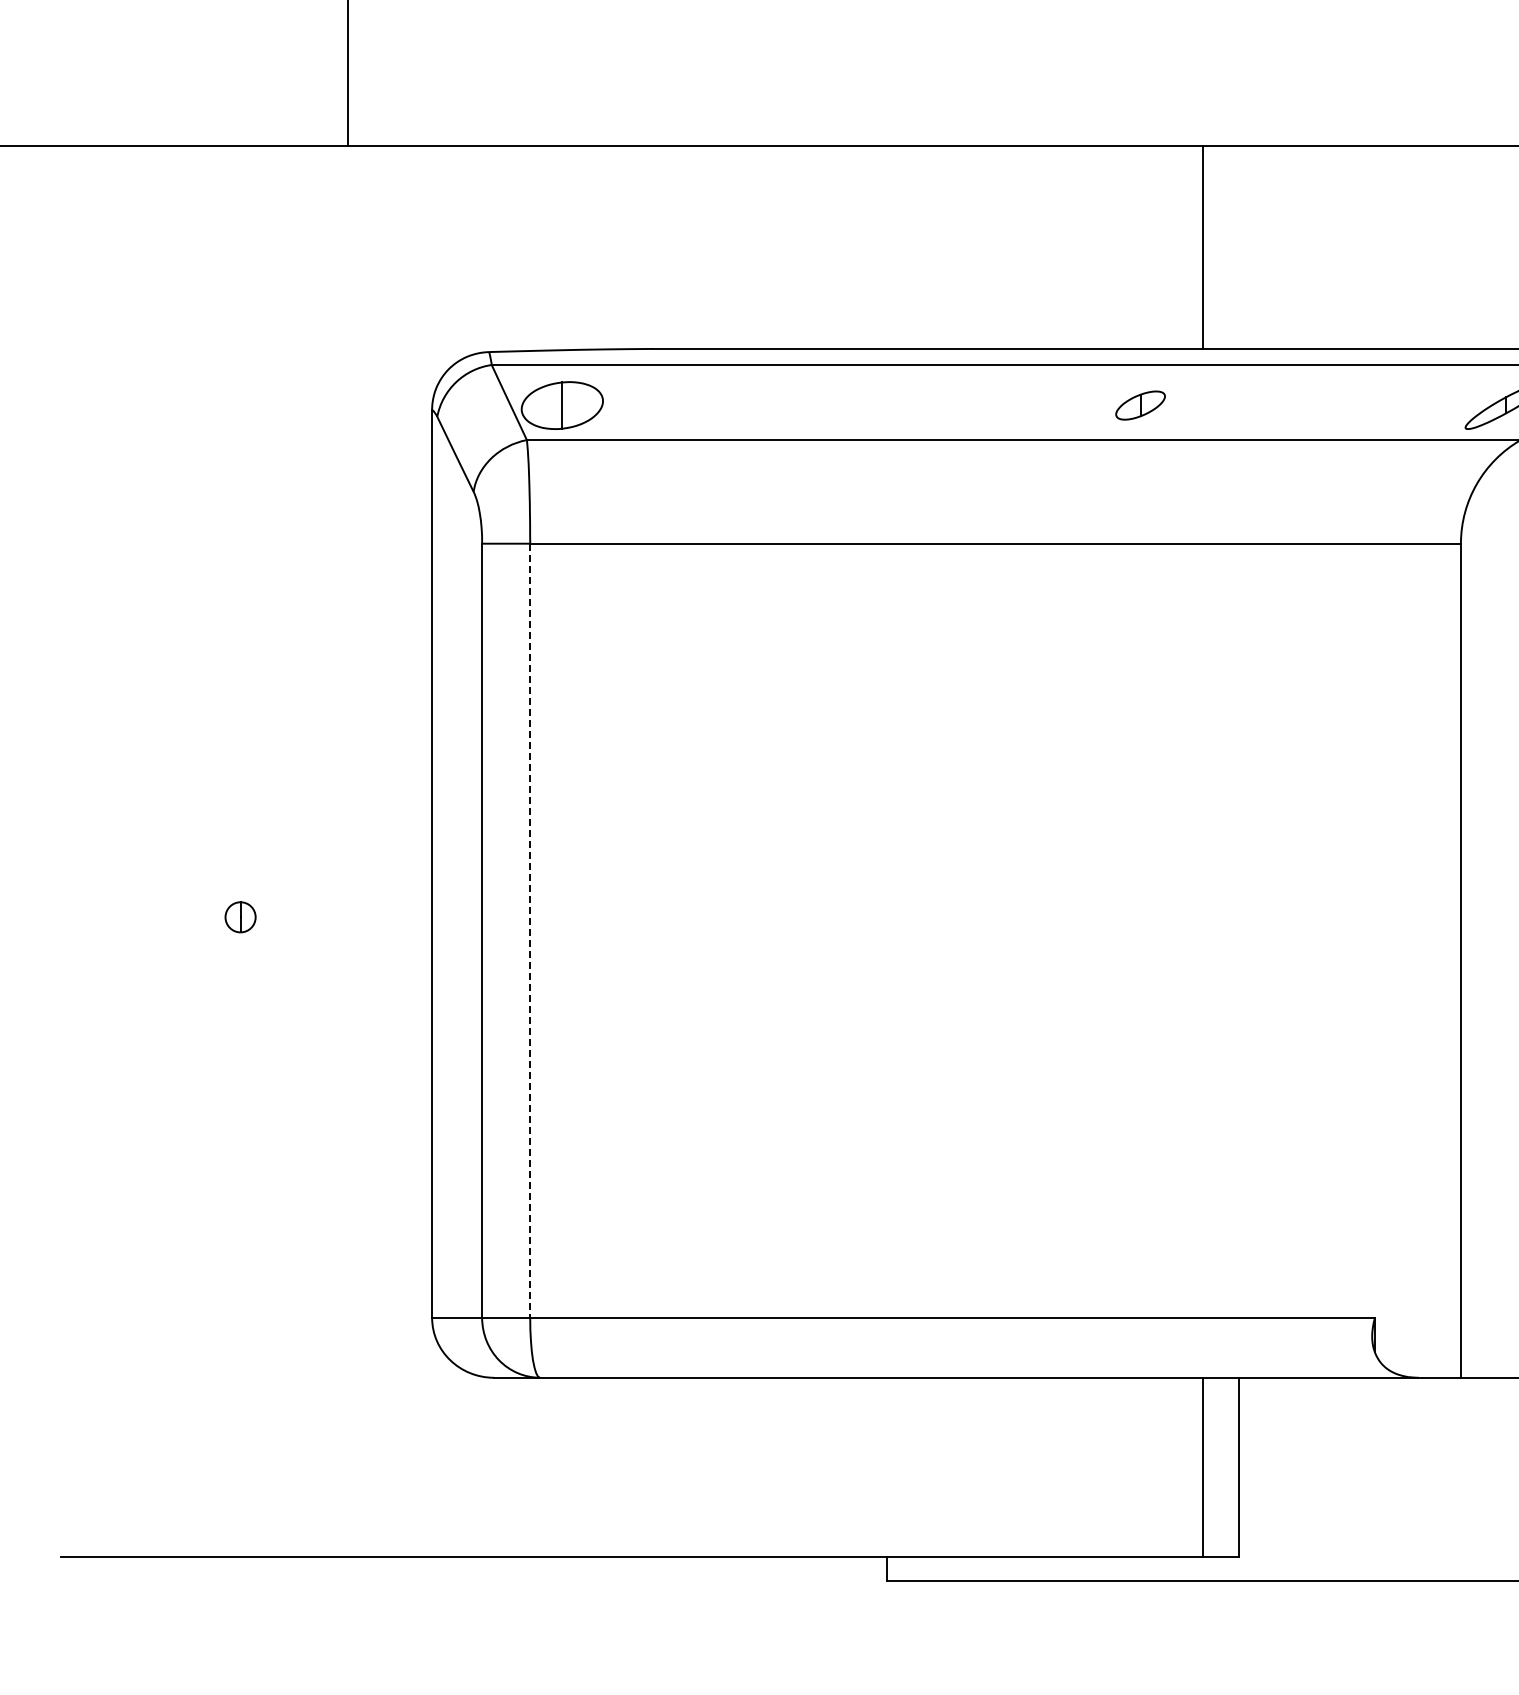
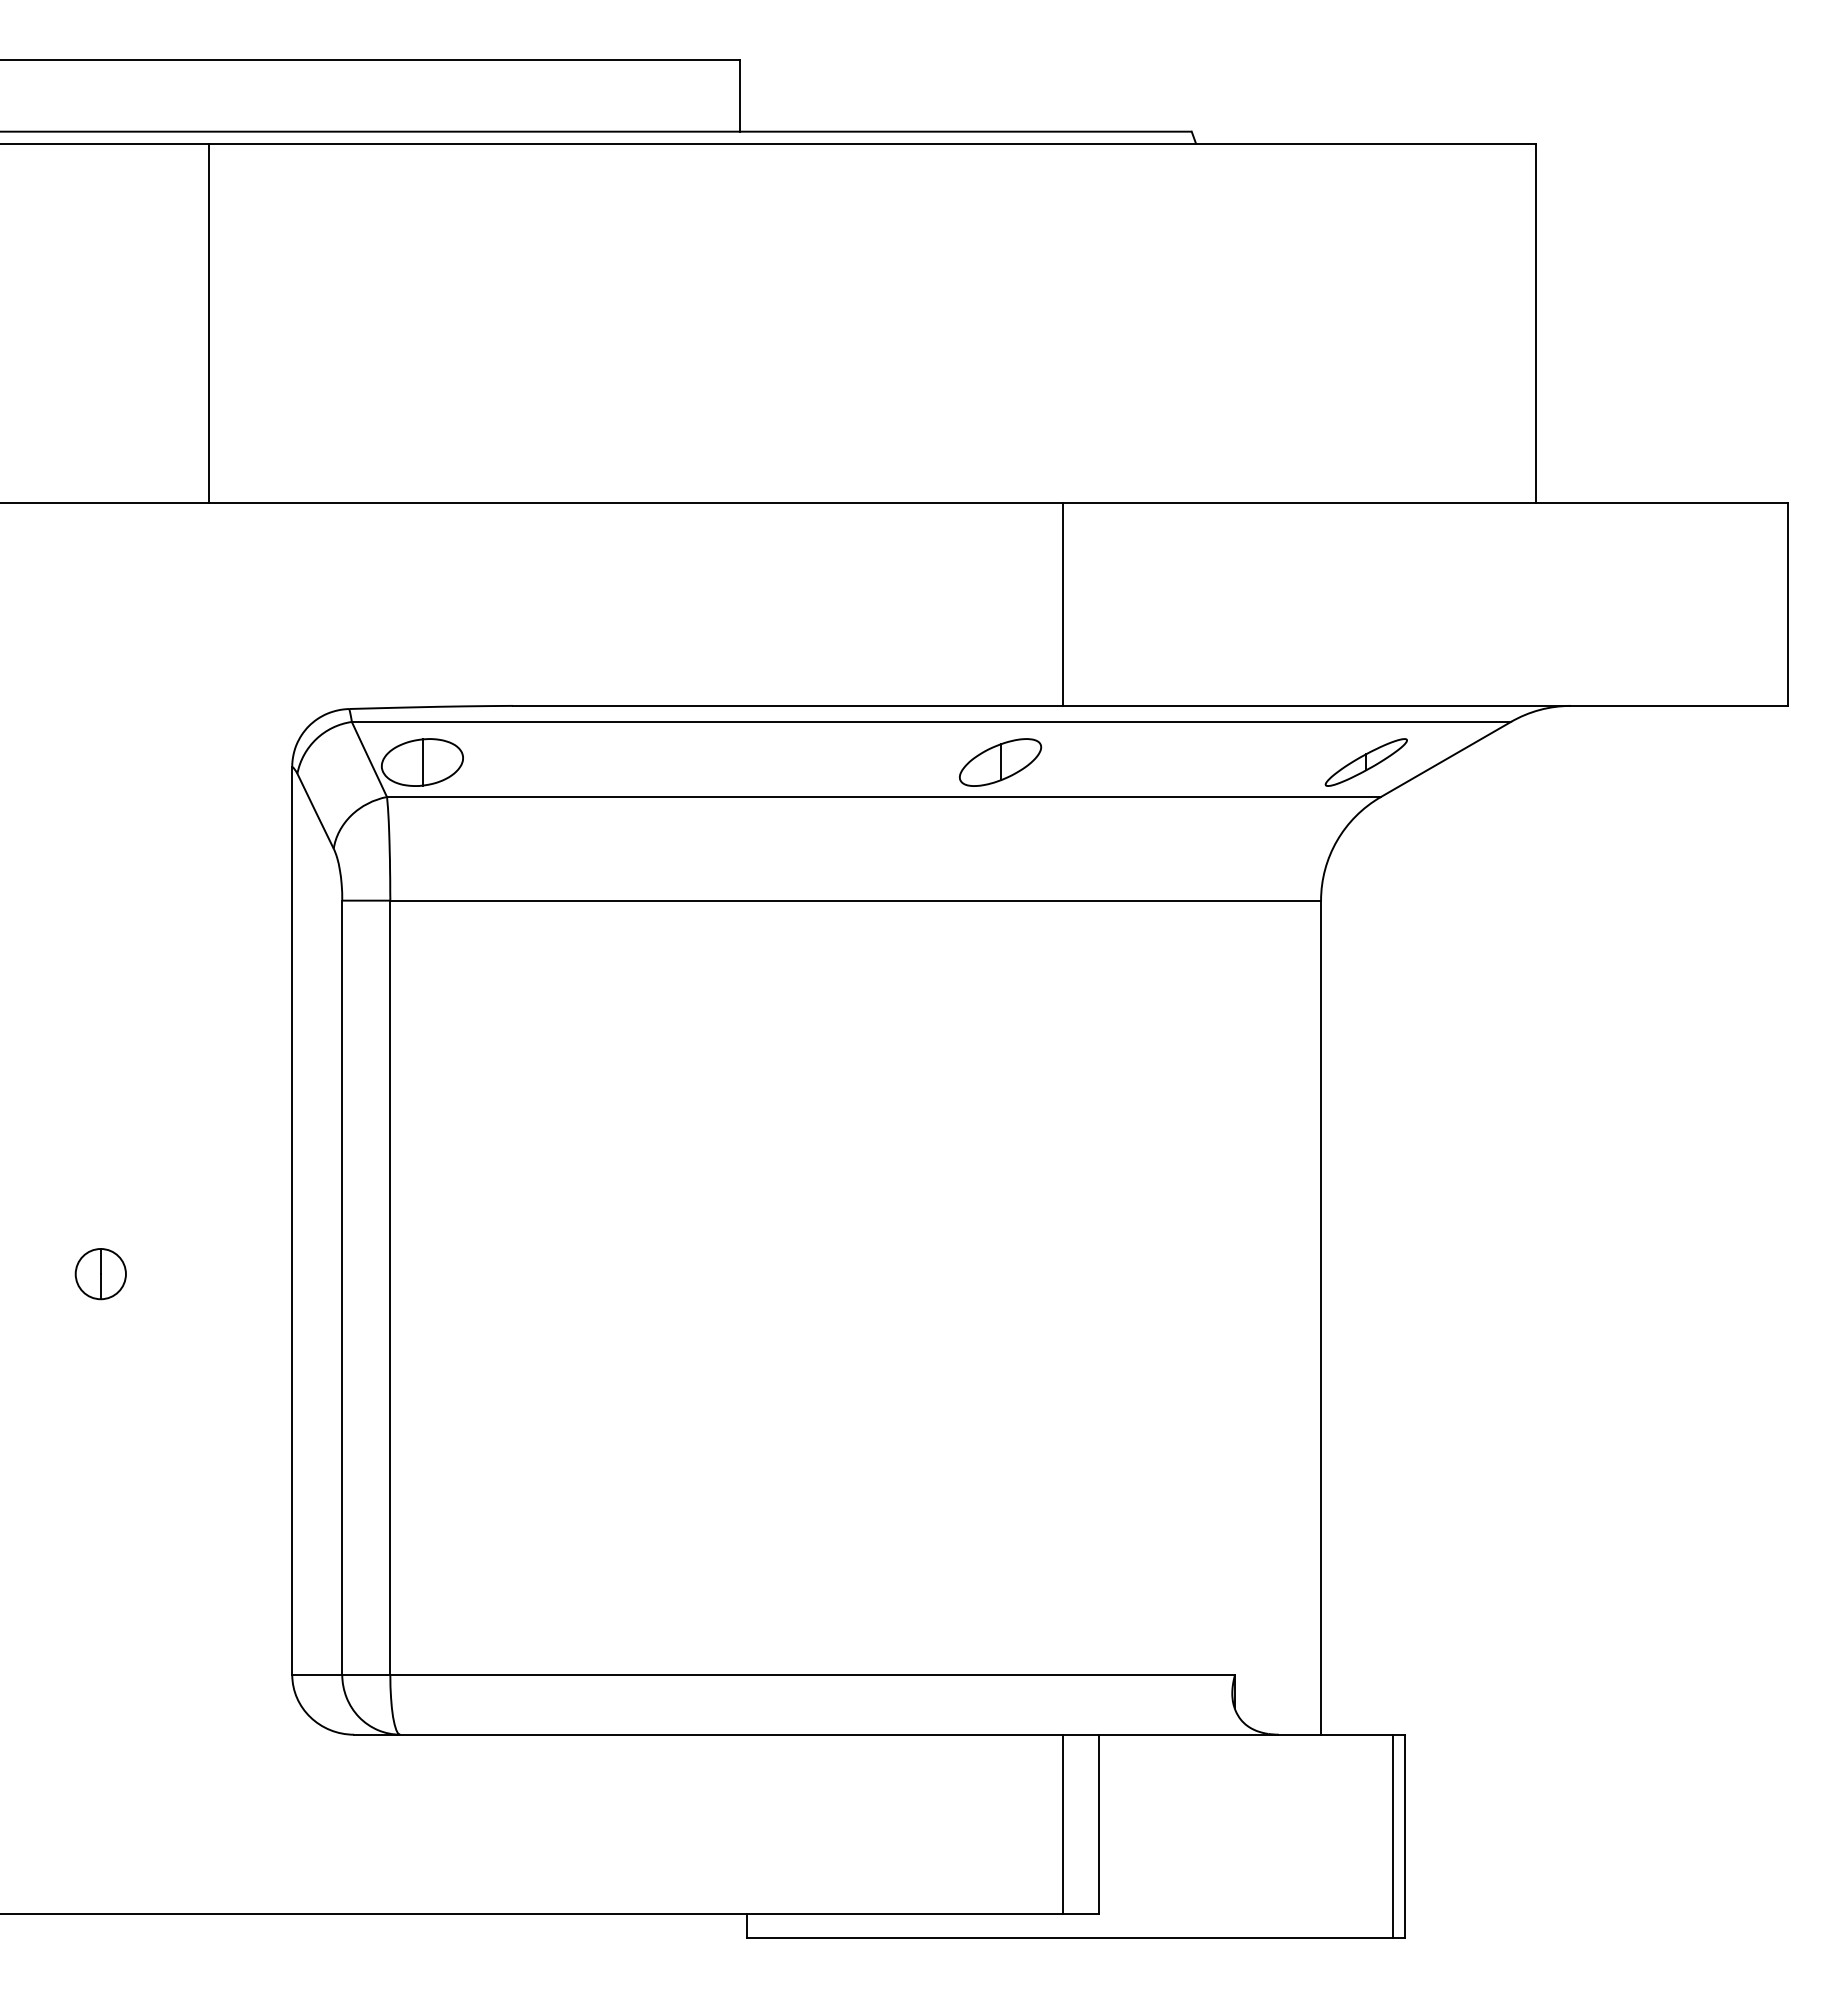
part: (1140, 405) -> (1000, 762), size x1.67
part: (240, 917) -> (100, 1274), size x1.67
line: (530, 931) -> (390, 1288), dashed -> solid

